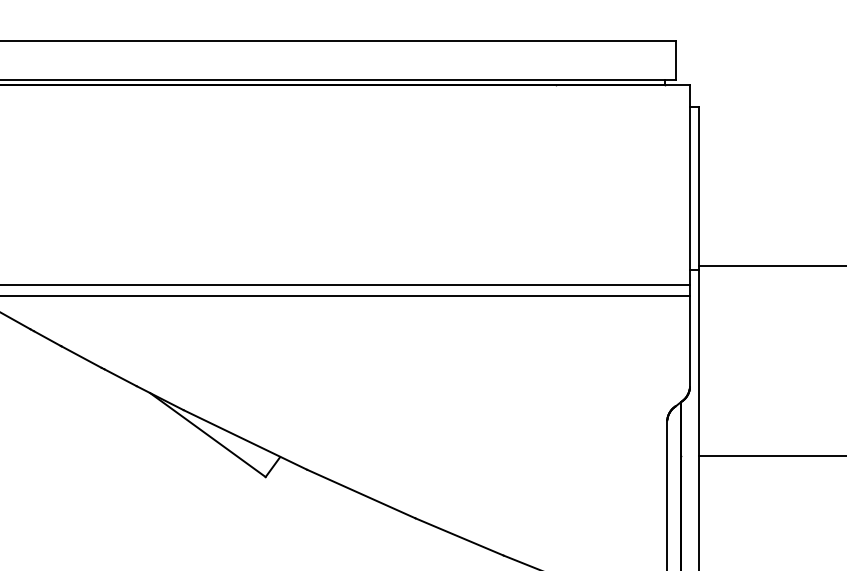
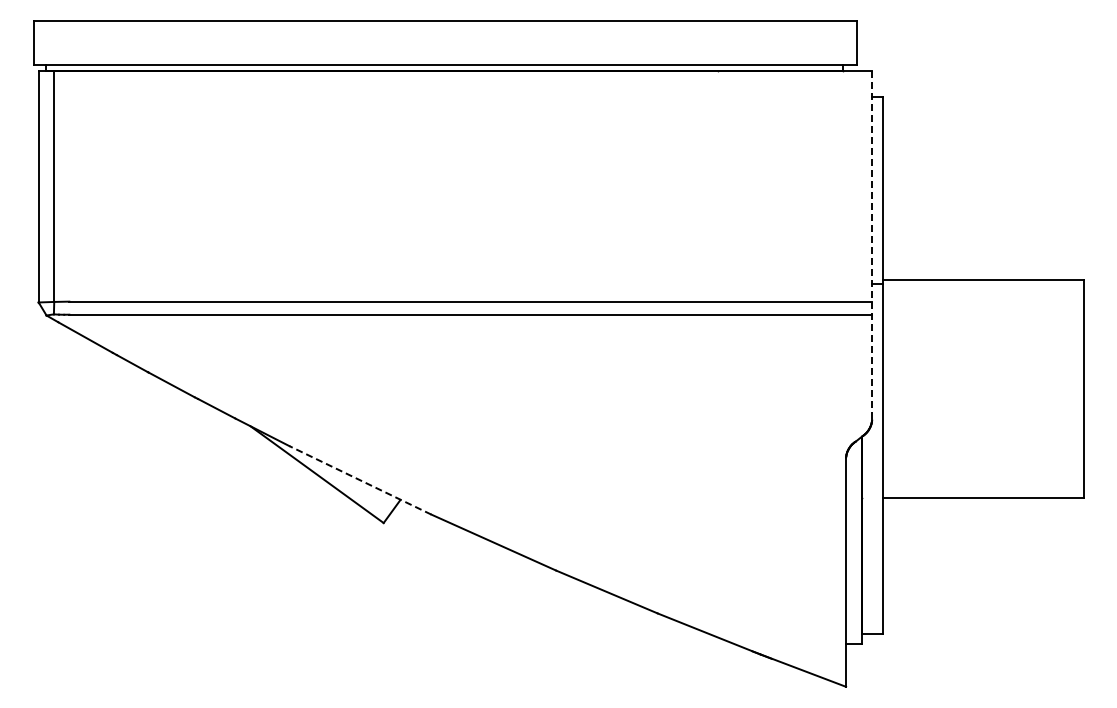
line: (690, 236) -> (872, 246), solid -> dashed
line: (245, 440) -> (360, 480), solid -> dashed

